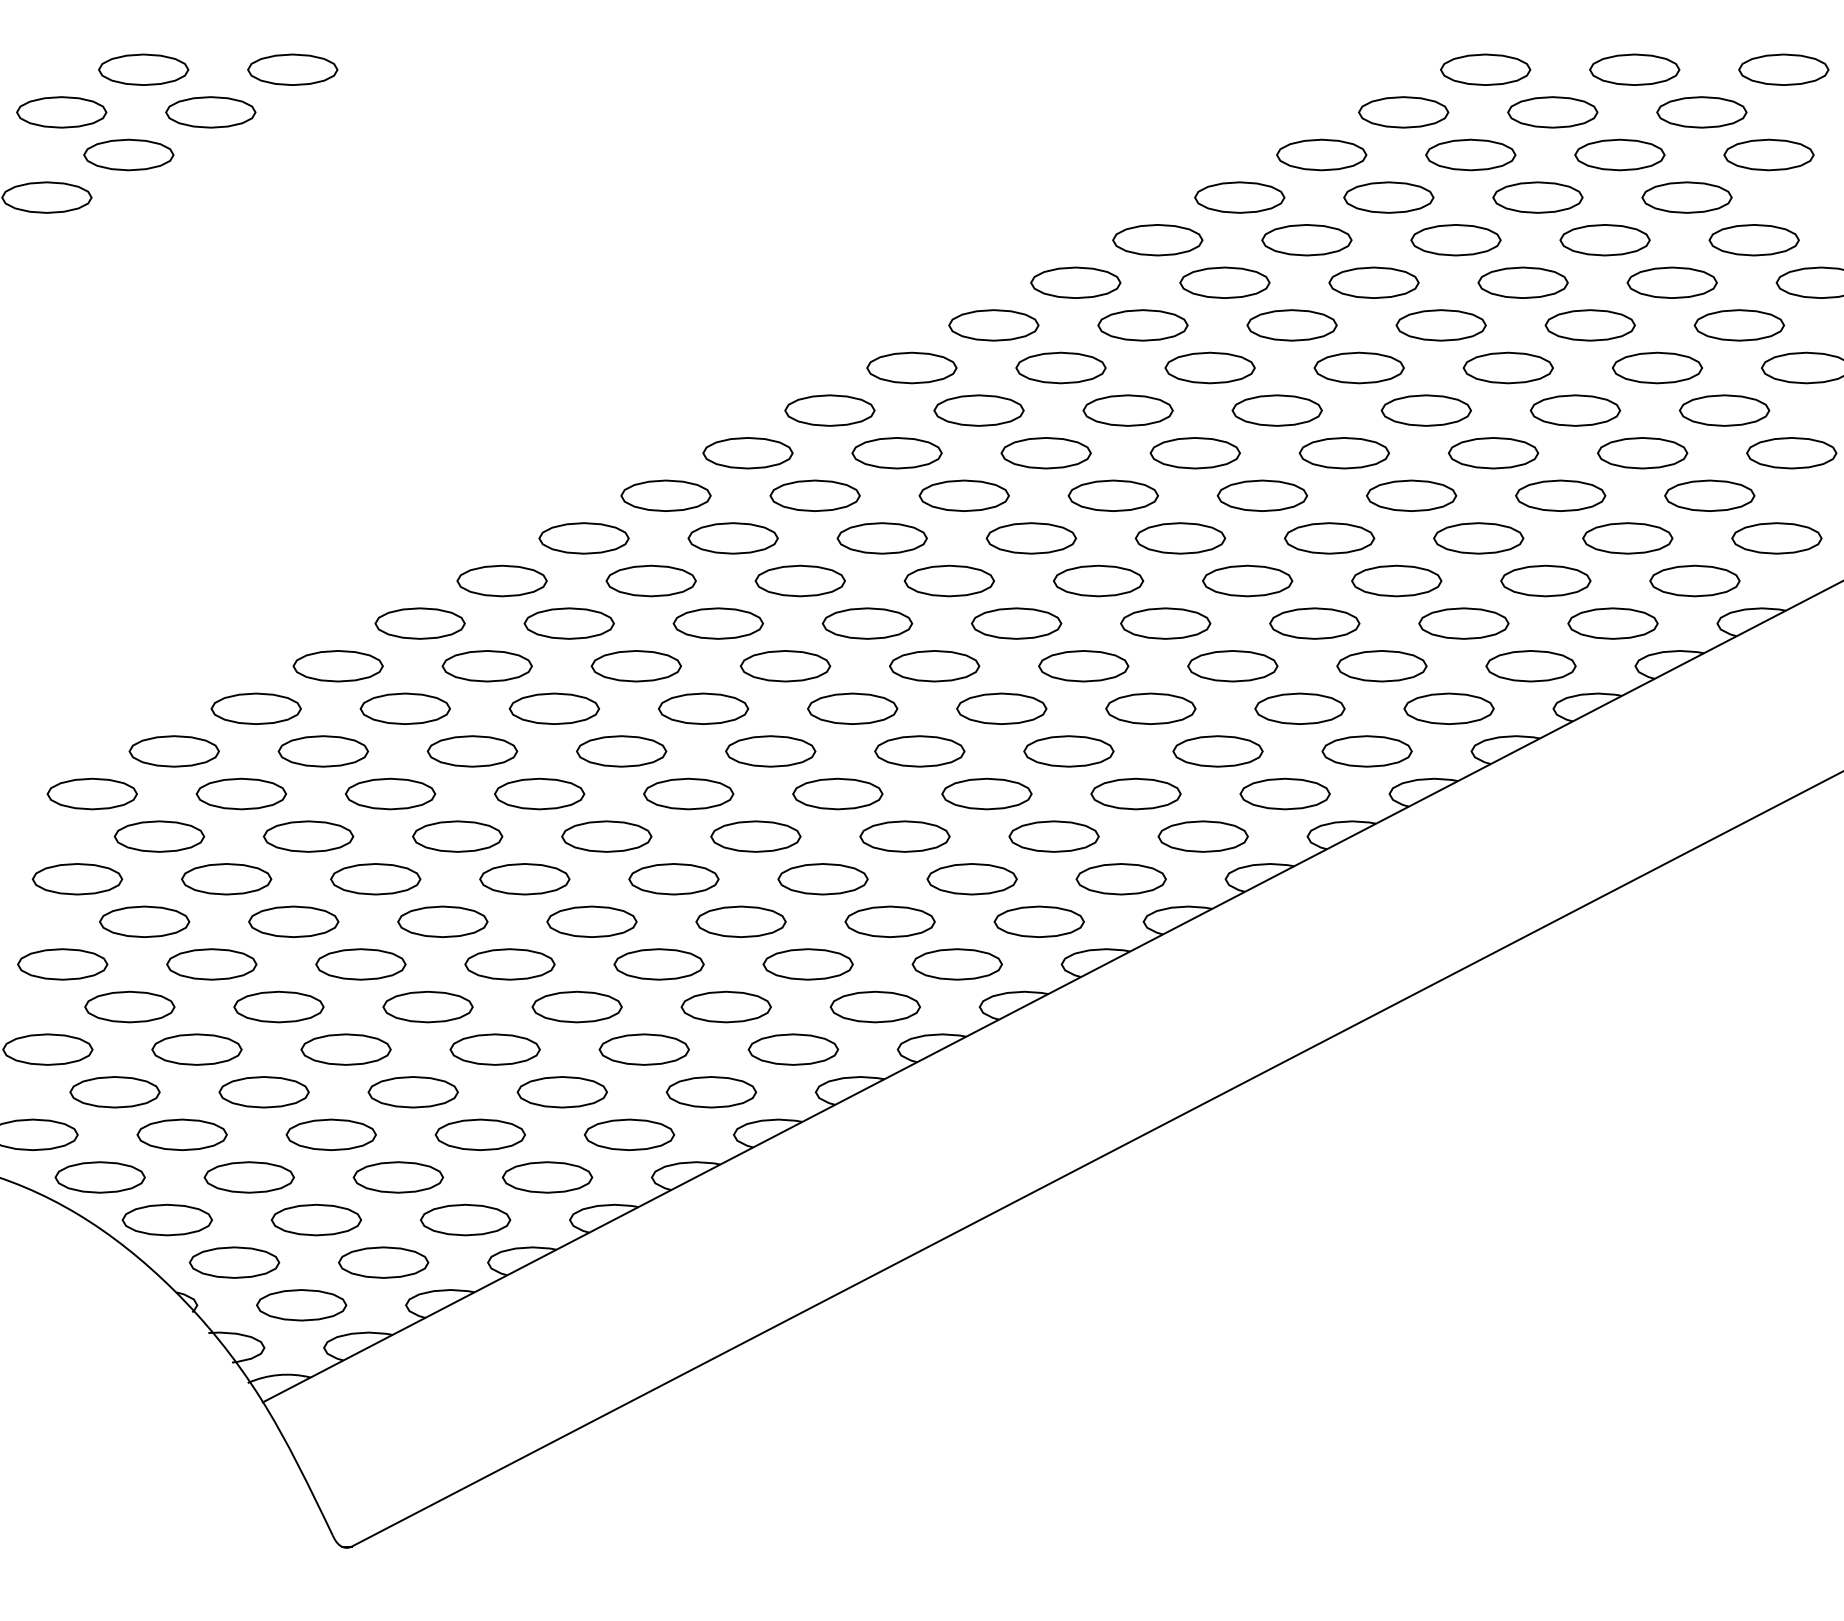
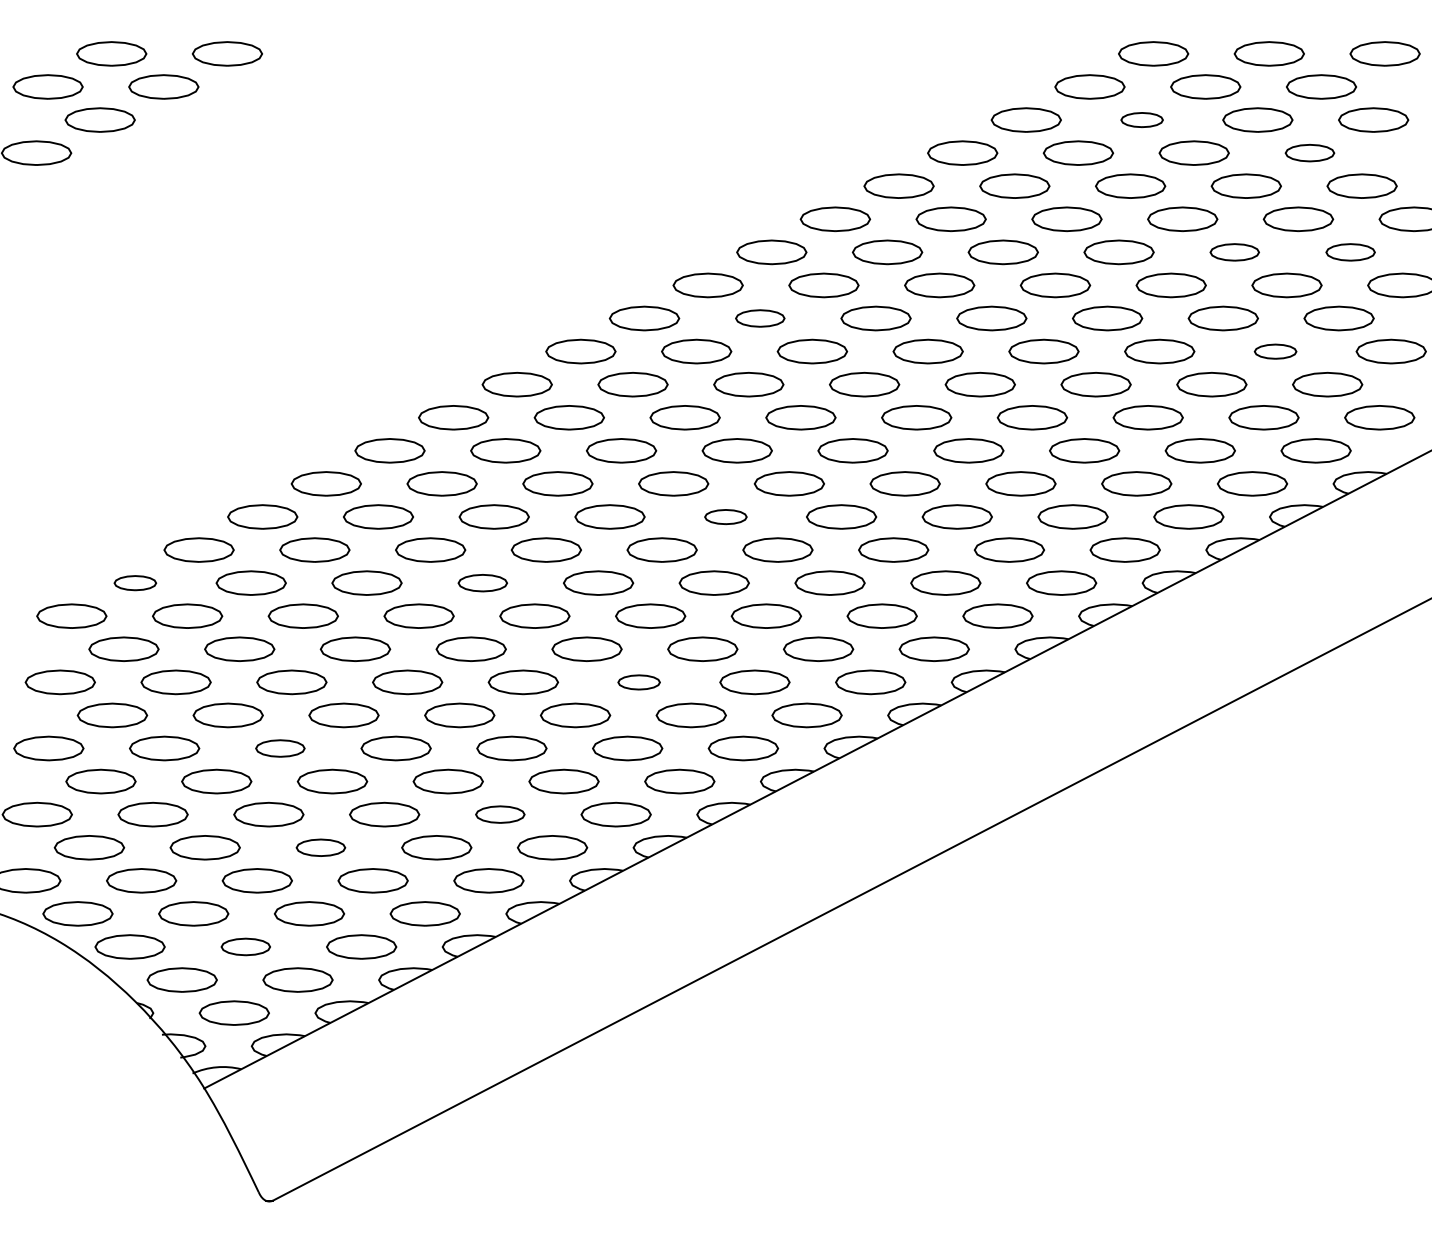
part: (1470, 154) -> (1141, 119), size x0.6
part: (1686, 197) -> (1309, 153), size x0.7
part: (1589, 325) -> (1234, 252), size x0.7
part: (1739, 325) -> (1350, 252), size x0.7
part: (978, 410) -> (759, 318), size x0.7
part: (1642, 453) -> (1275, 351), size x0.6
part: (934, 666) -> (725, 517), size x0.6
part: (173, 751) -> (134, 583), size x0.6
part: (621, 751) -> (482, 583), size x0.7
part: (822, 879) -> (638, 682), size x0.6
part: (360, 964) -> (280, 748), size x0.7
part: (643, 1049) -> (499, 814), size x0.7
part: (412, 1092) -> (320, 847), size x0.7
part: (316, 1219) -> (245, 946), size x0.7

